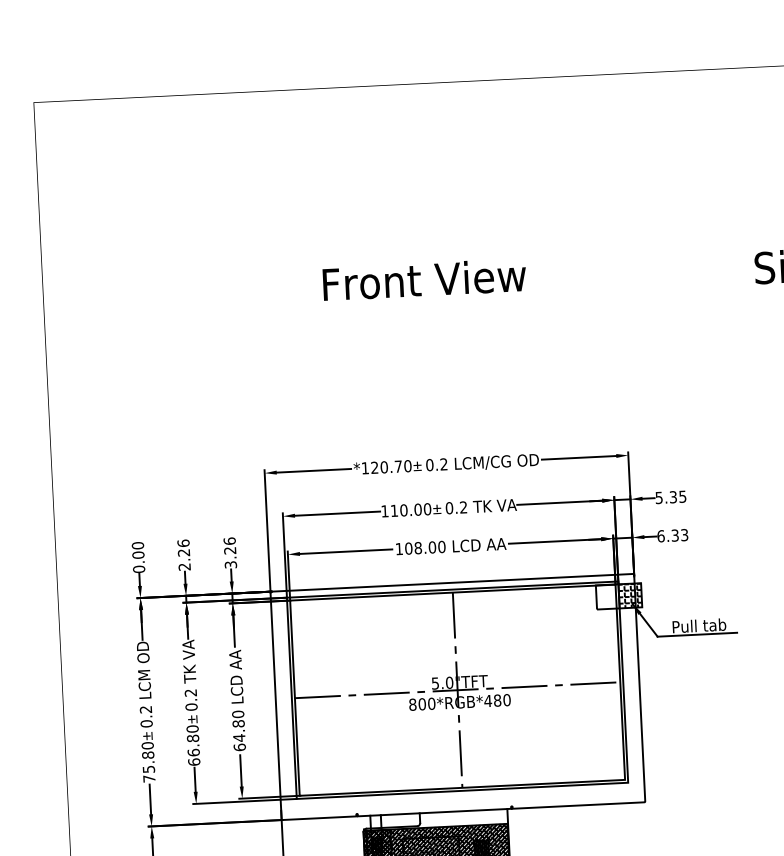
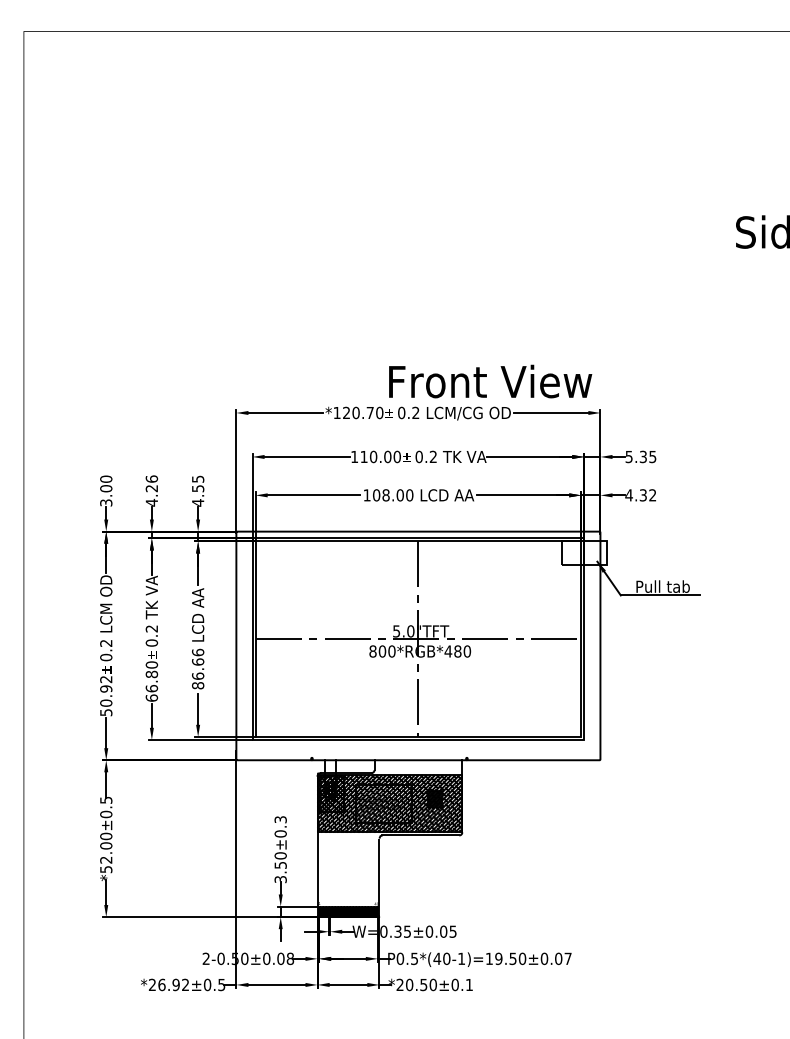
text: (424, 279) -> (490, 381), moved
text: (672, 535) -> (640, 495), 6.33 -> 4.32
text: (230, 552) -> (198, 490), 3.26 -> 4.55
text: (184, 566) -> (151, 502), 2.26 -> 4.26
text: (139, 568) -> (106, 502), 0.00 -> 3.00
hatch: (630, 596) -> (595, 553), removed
text: (239, 730) -> (198, 668), 64.80 -> 86.66
text: (148, 761) -> (106, 695), 75.80 -> 50.92

